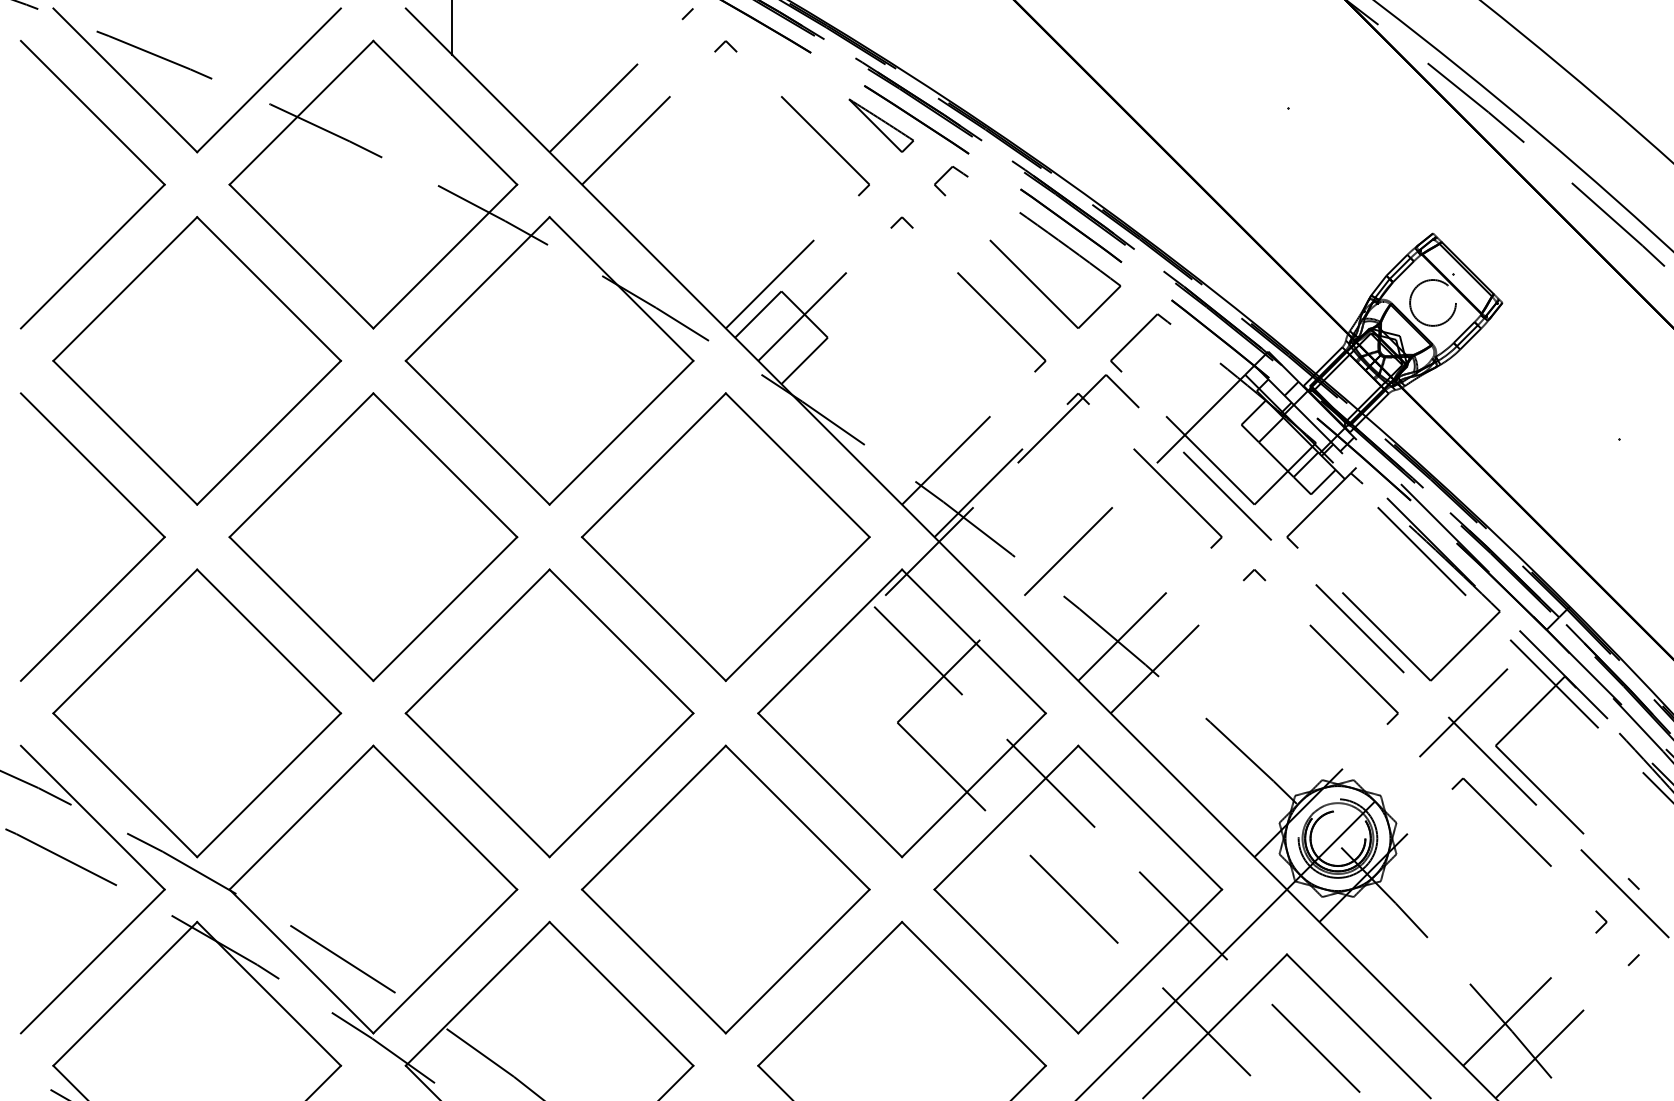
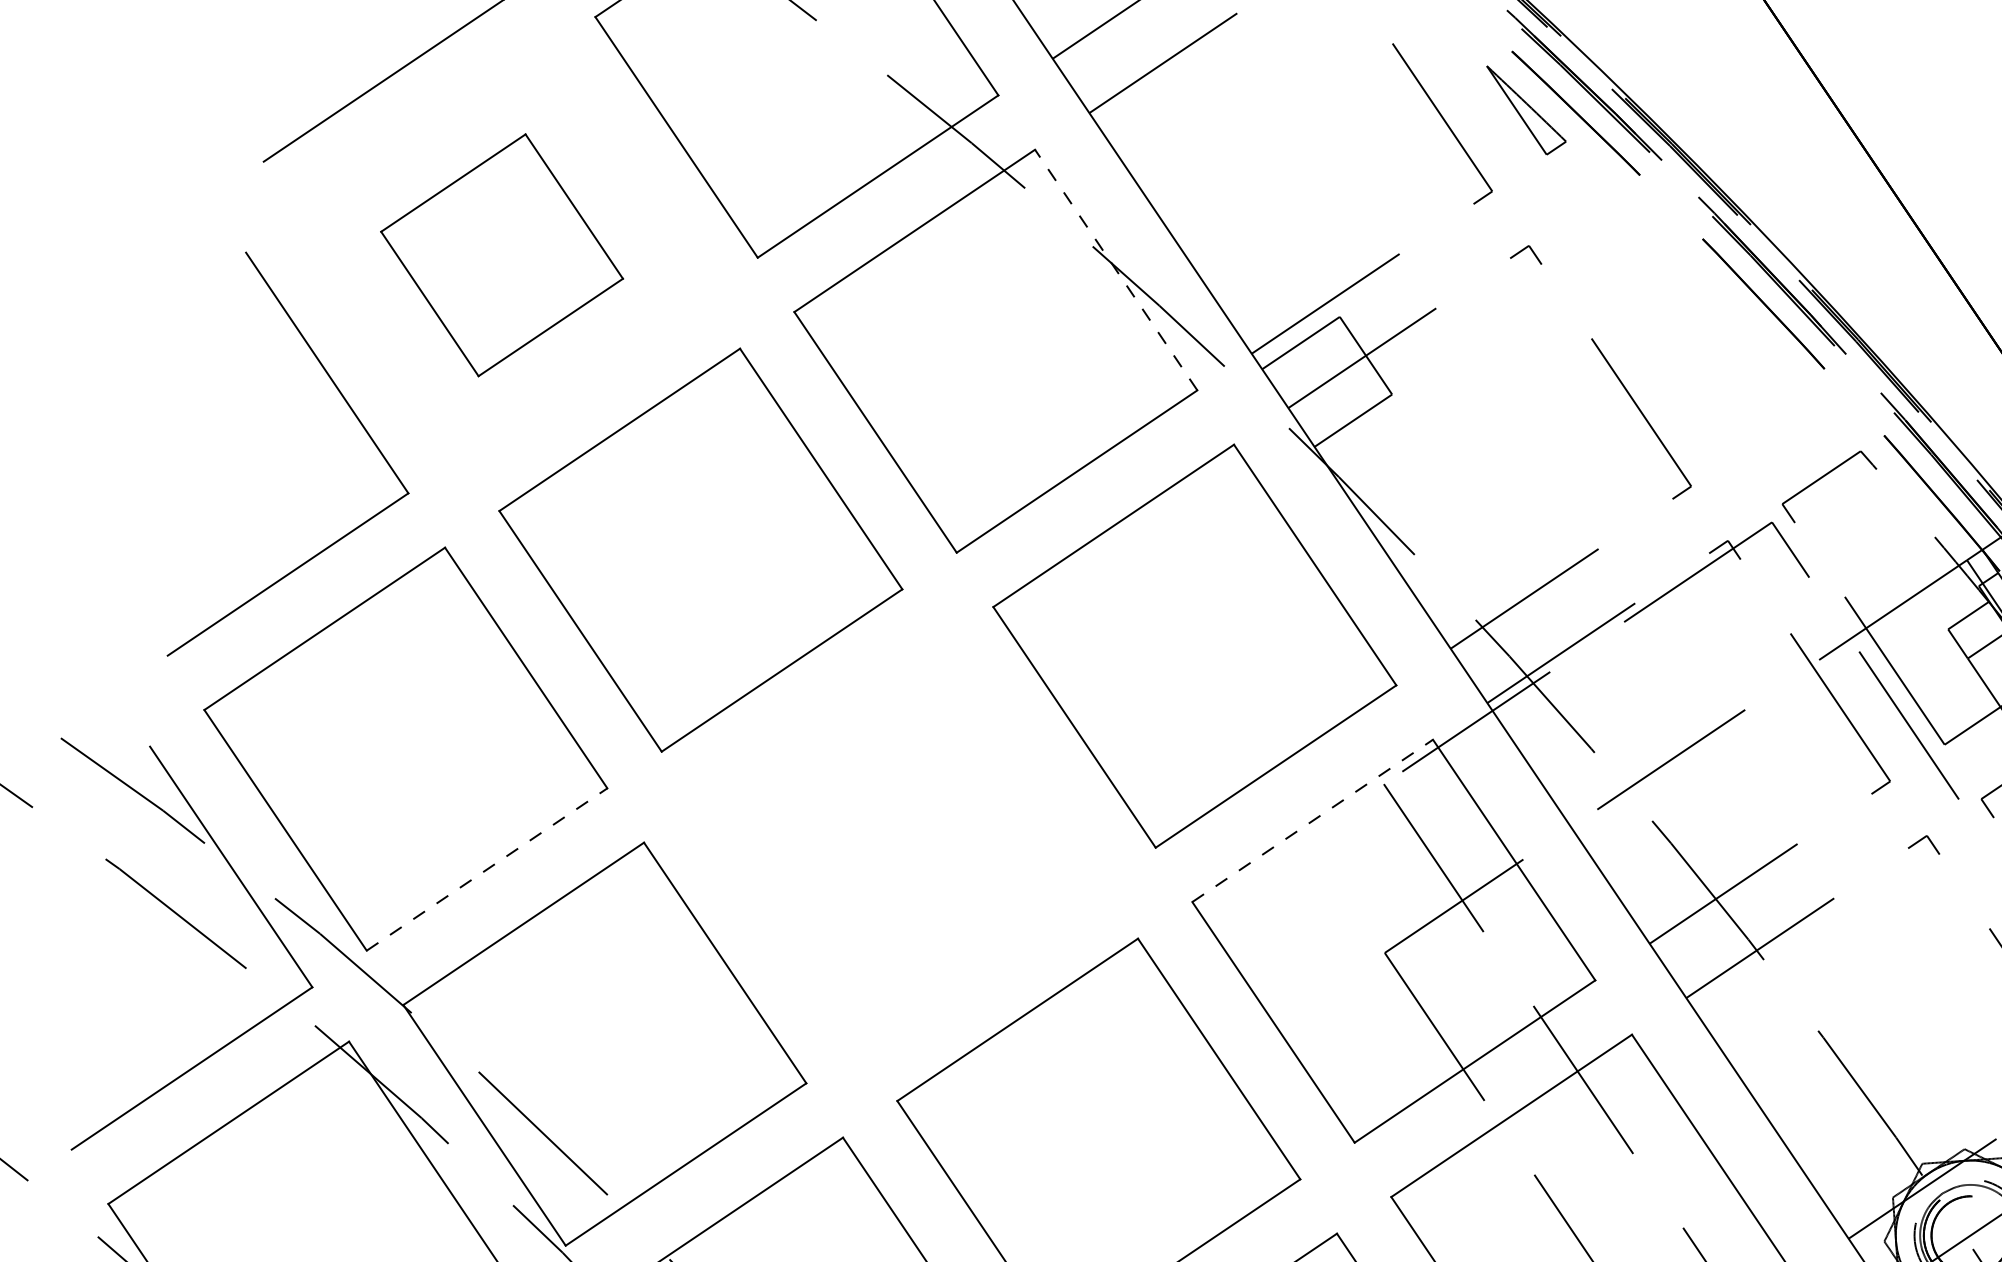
part: (1012, 261) -> (1671, 337), removed
line: (621, 289) -> (1116, 270), solid -> dashed
part: (197, 360) -> (502, 254), size x0.6
line: (830, 641) -> (1313, 821), solid -> dashed
part: (549, 713) -> (899, 845), removed
line: (269, 785) -> (487, 869), solid -> dashed

